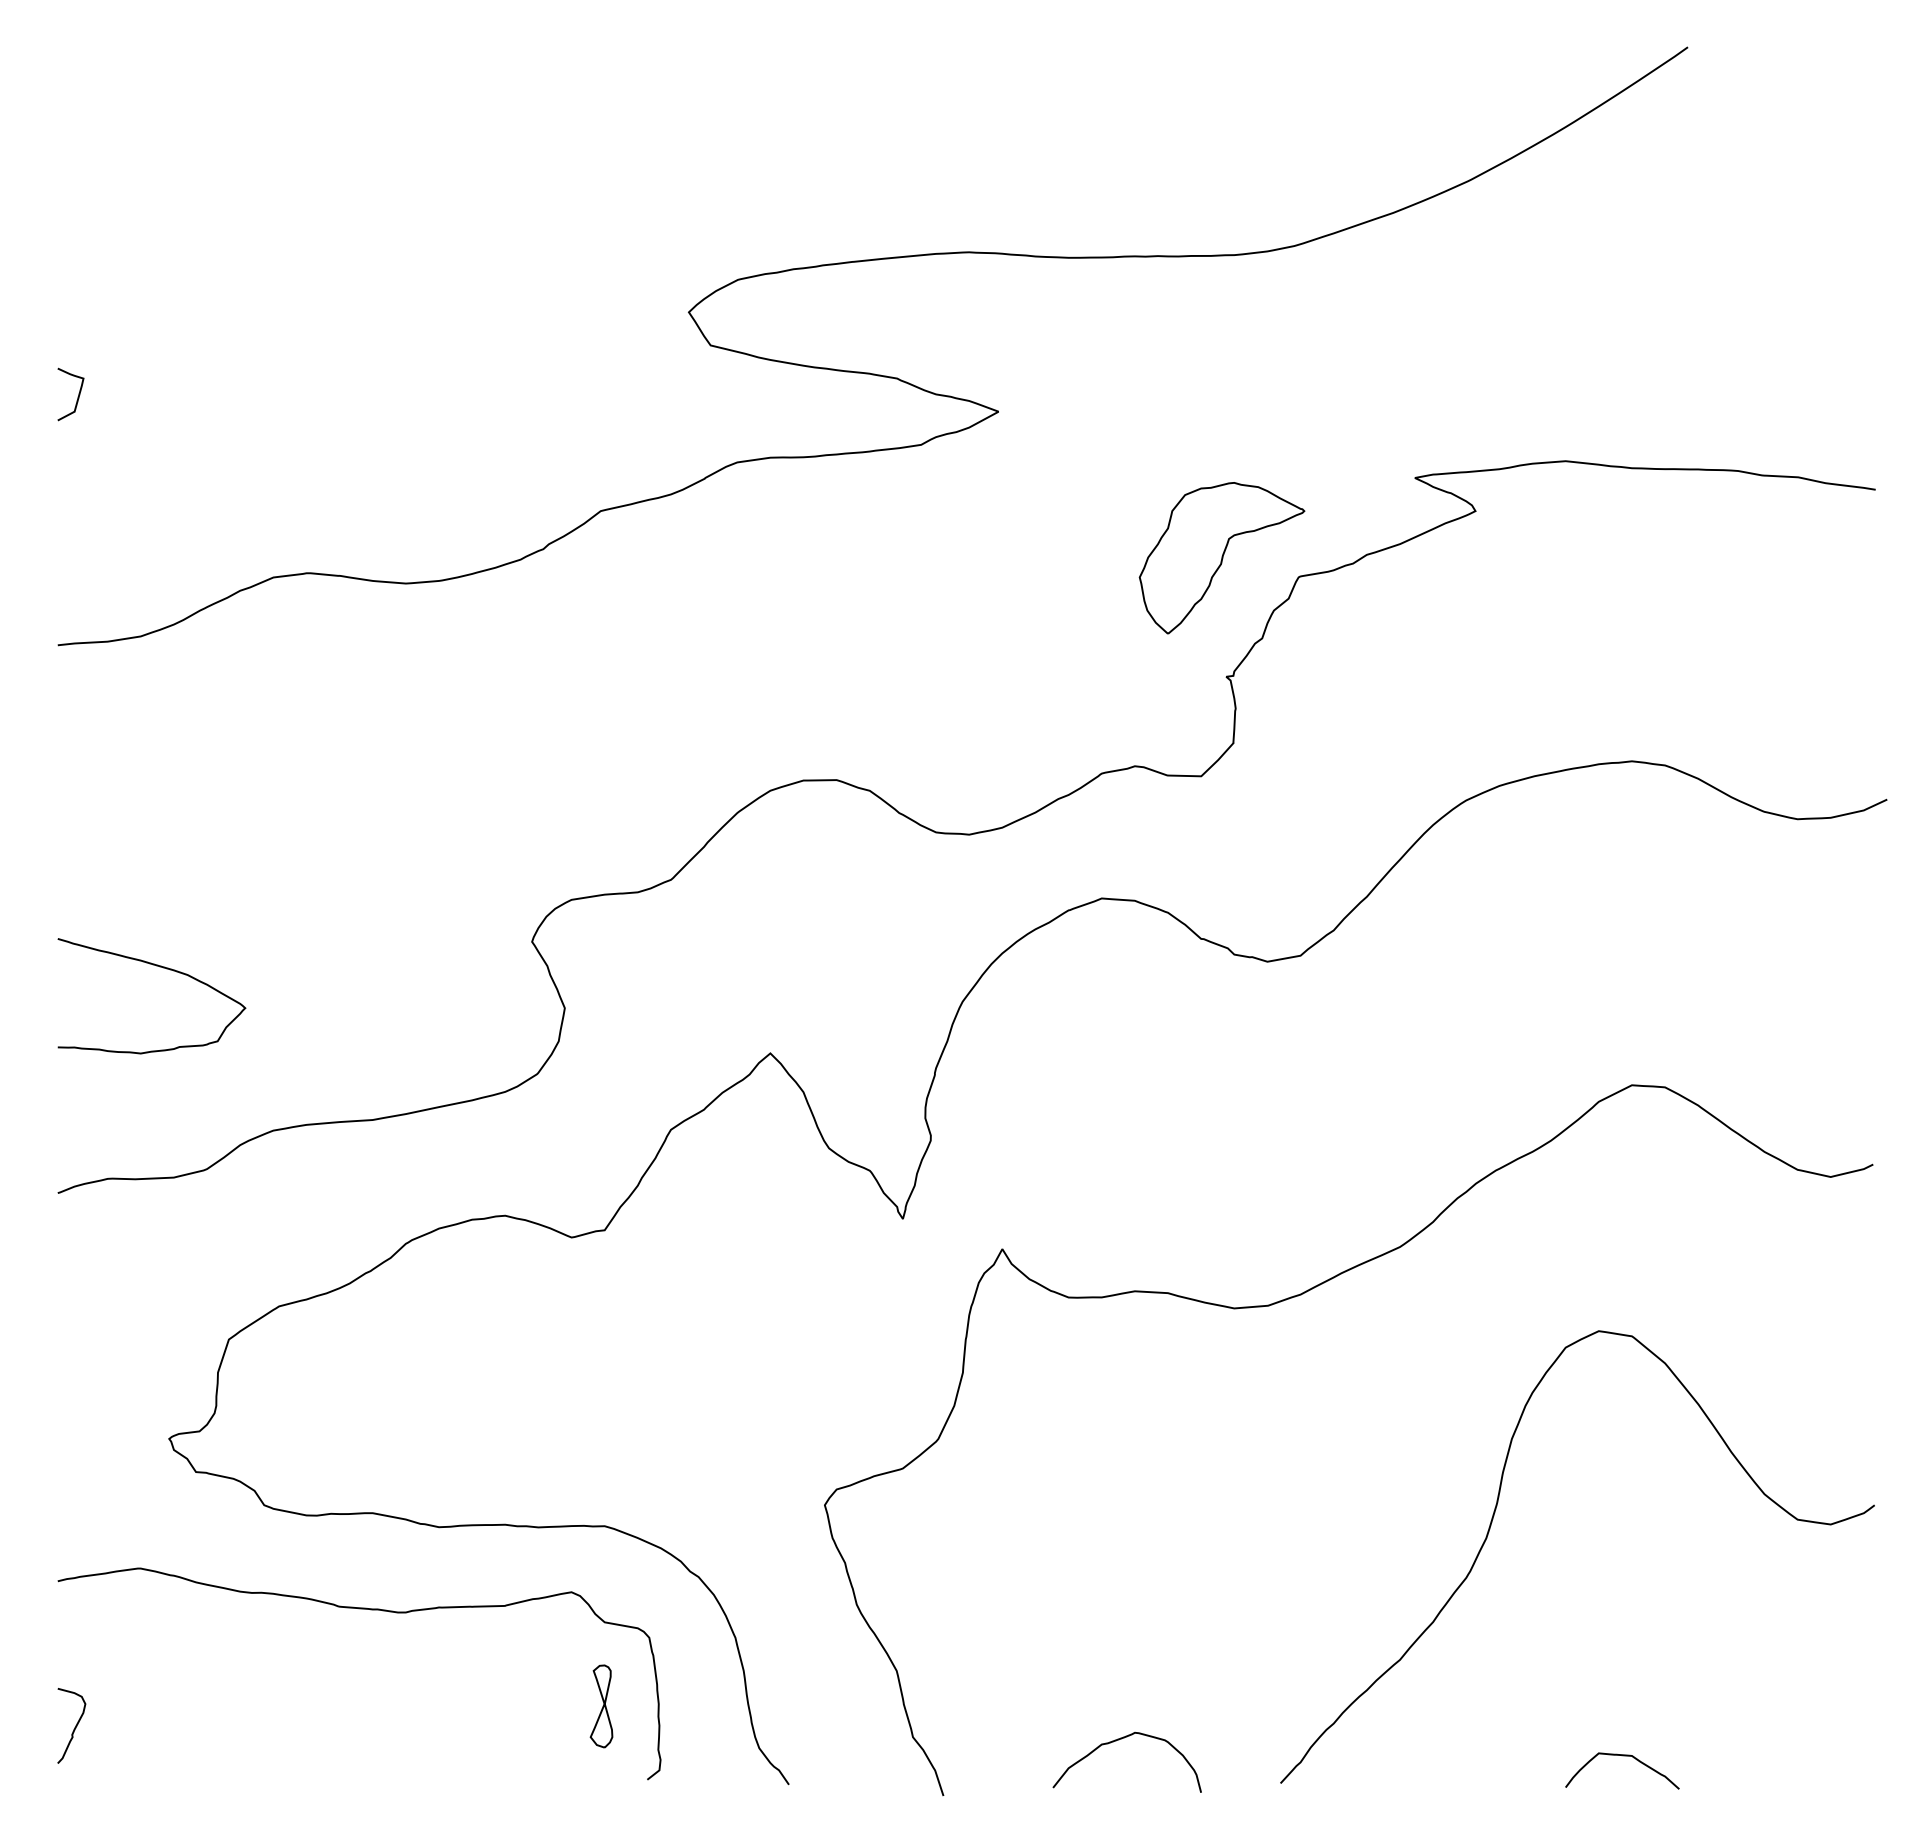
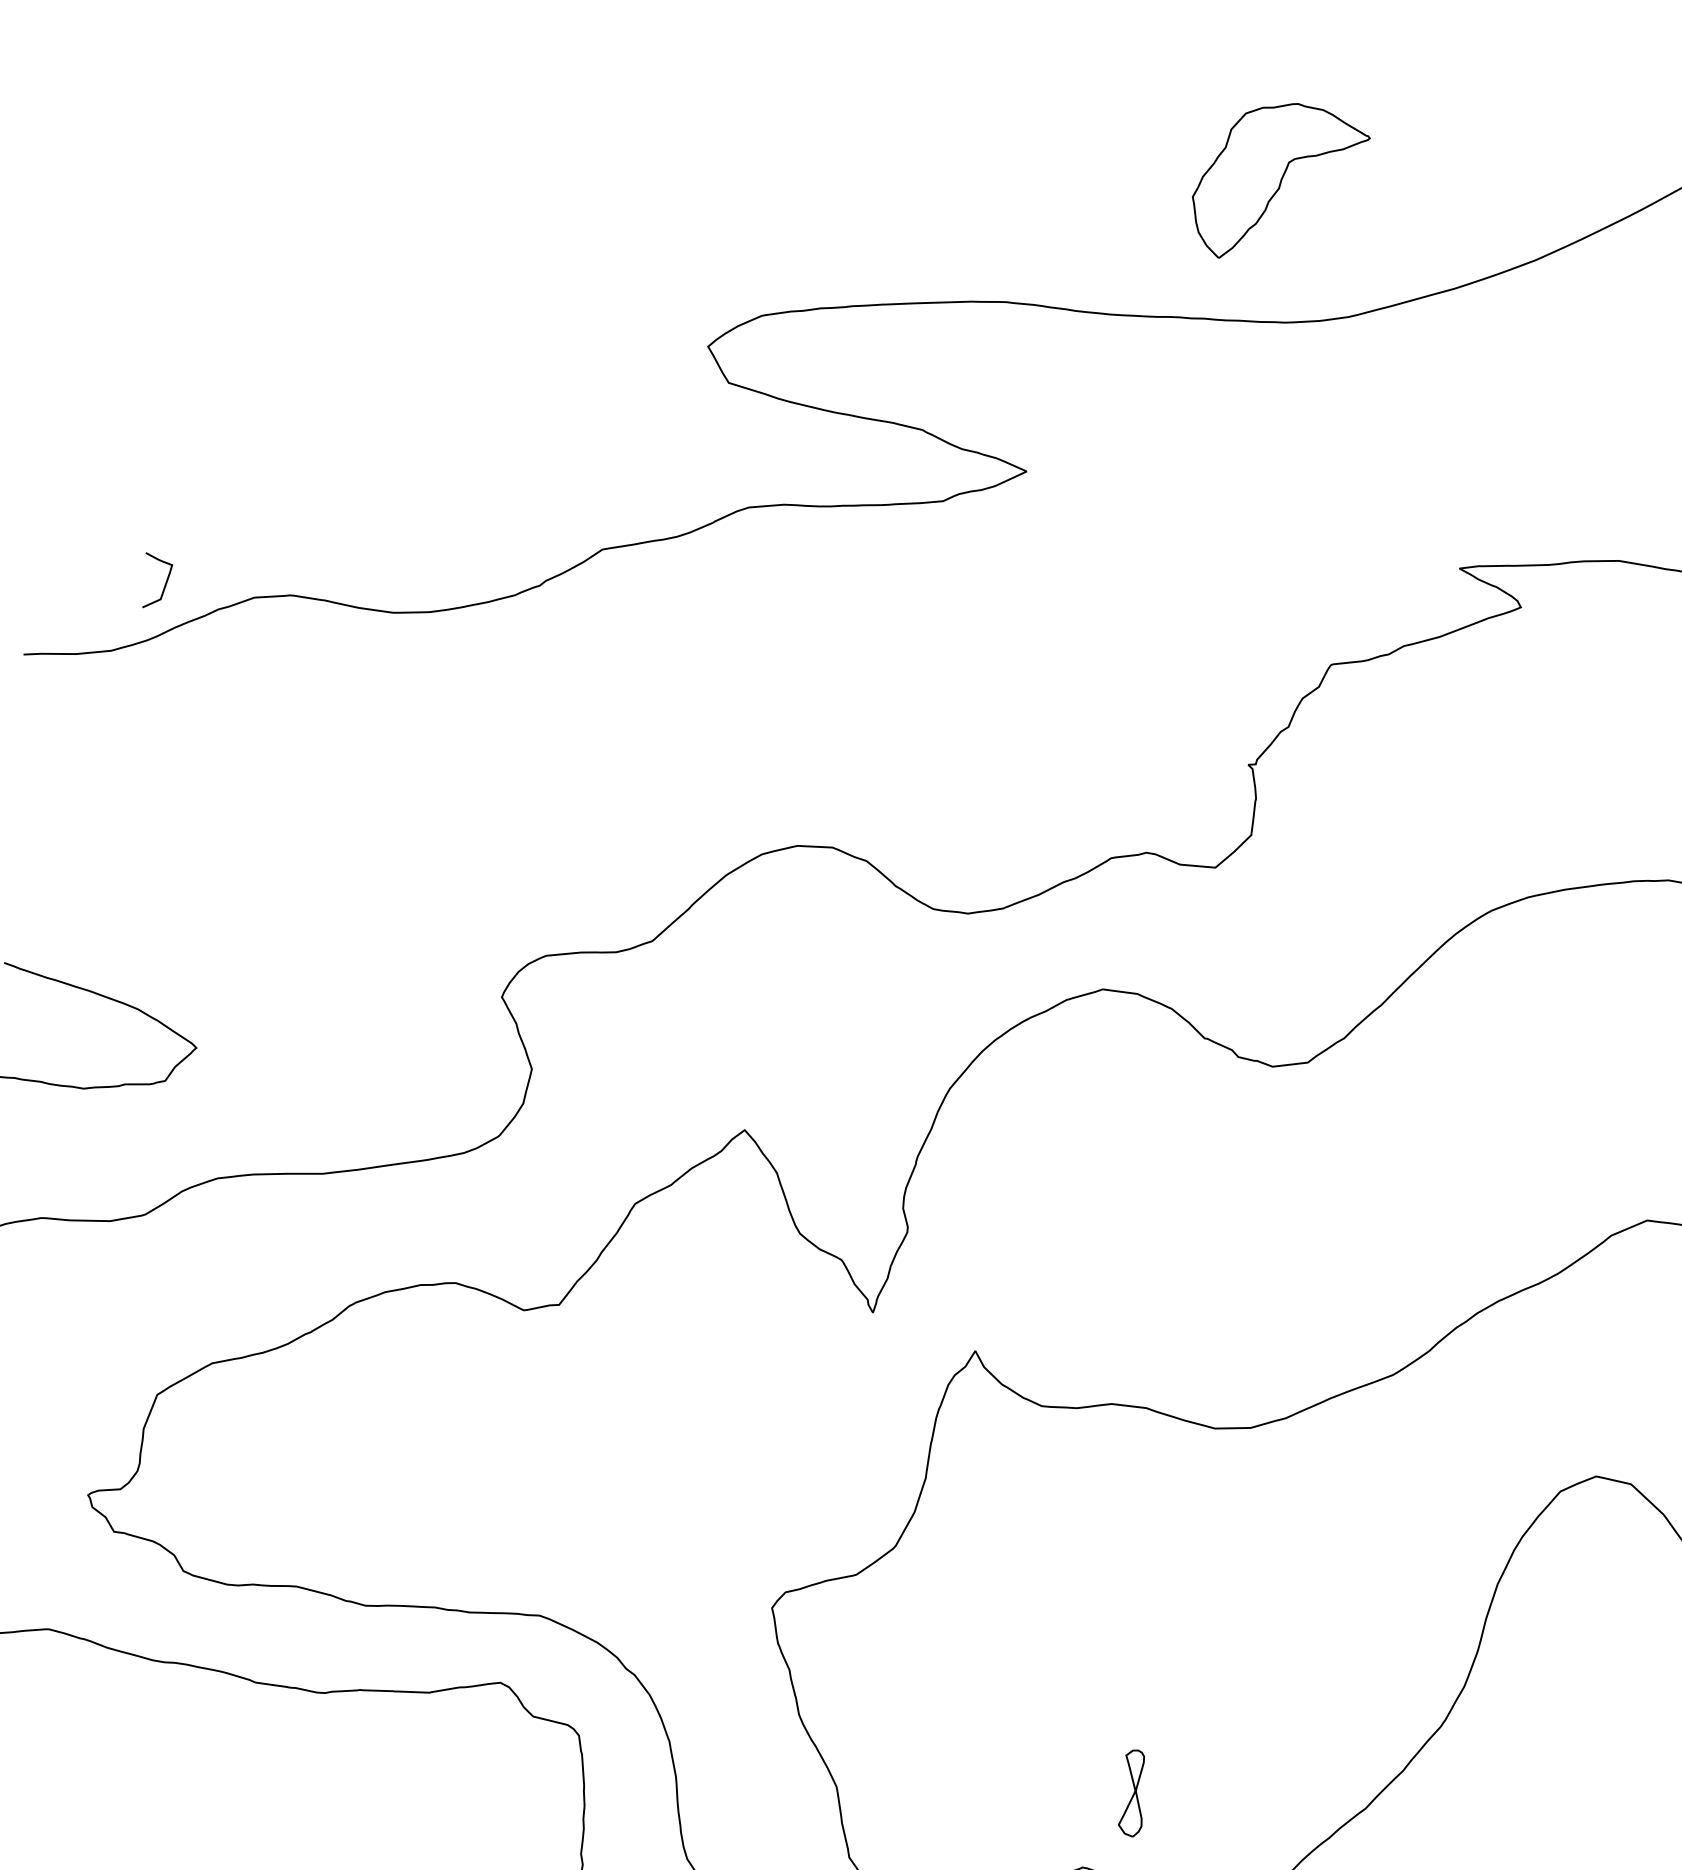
curve: (77, 396) -> (164, 583), moved
part: (1221, 558) -> (1279, 182), moved
part: (601, 1706) -> (1132, 1793), moved

